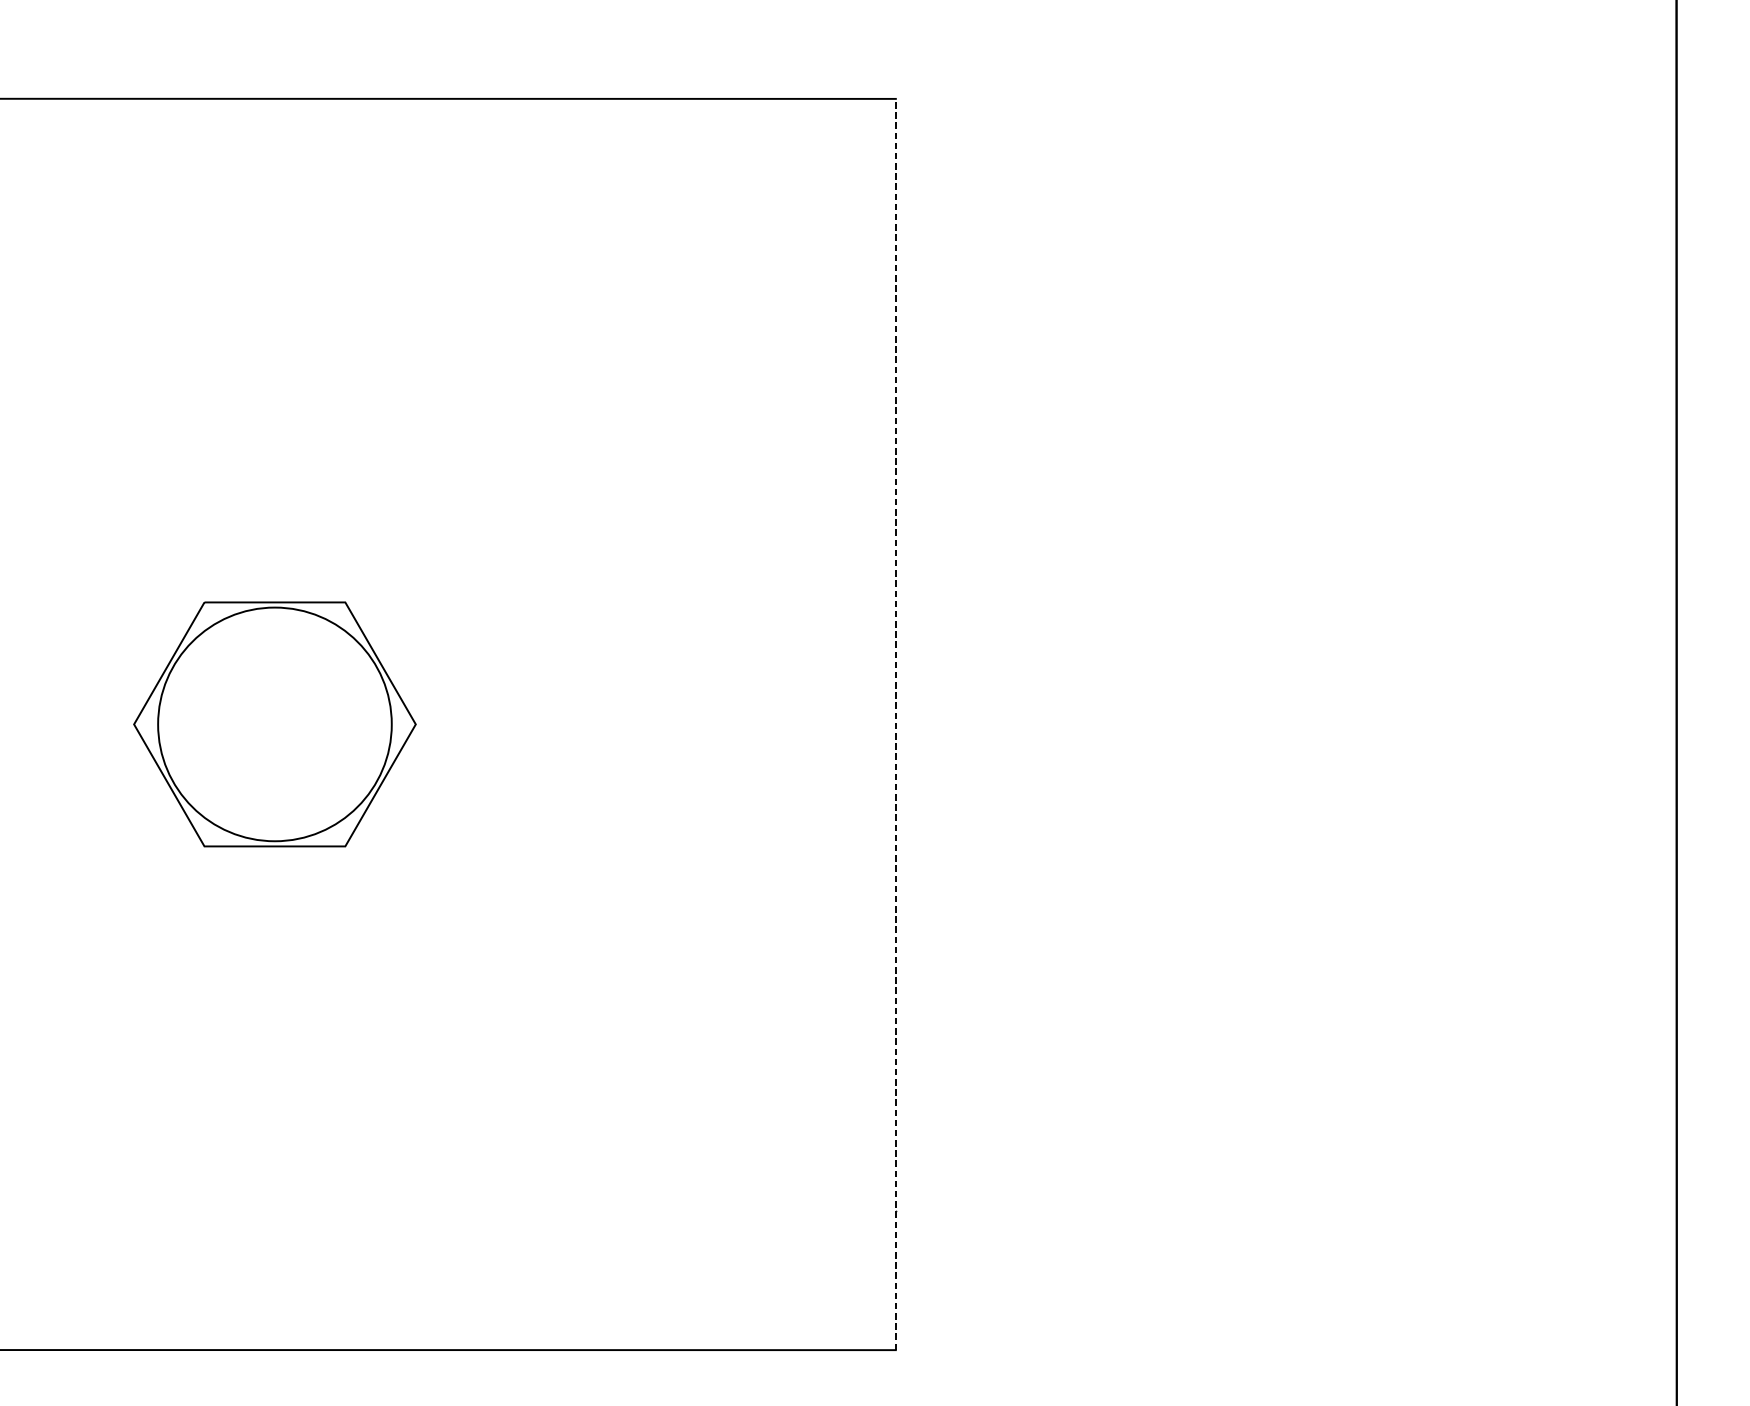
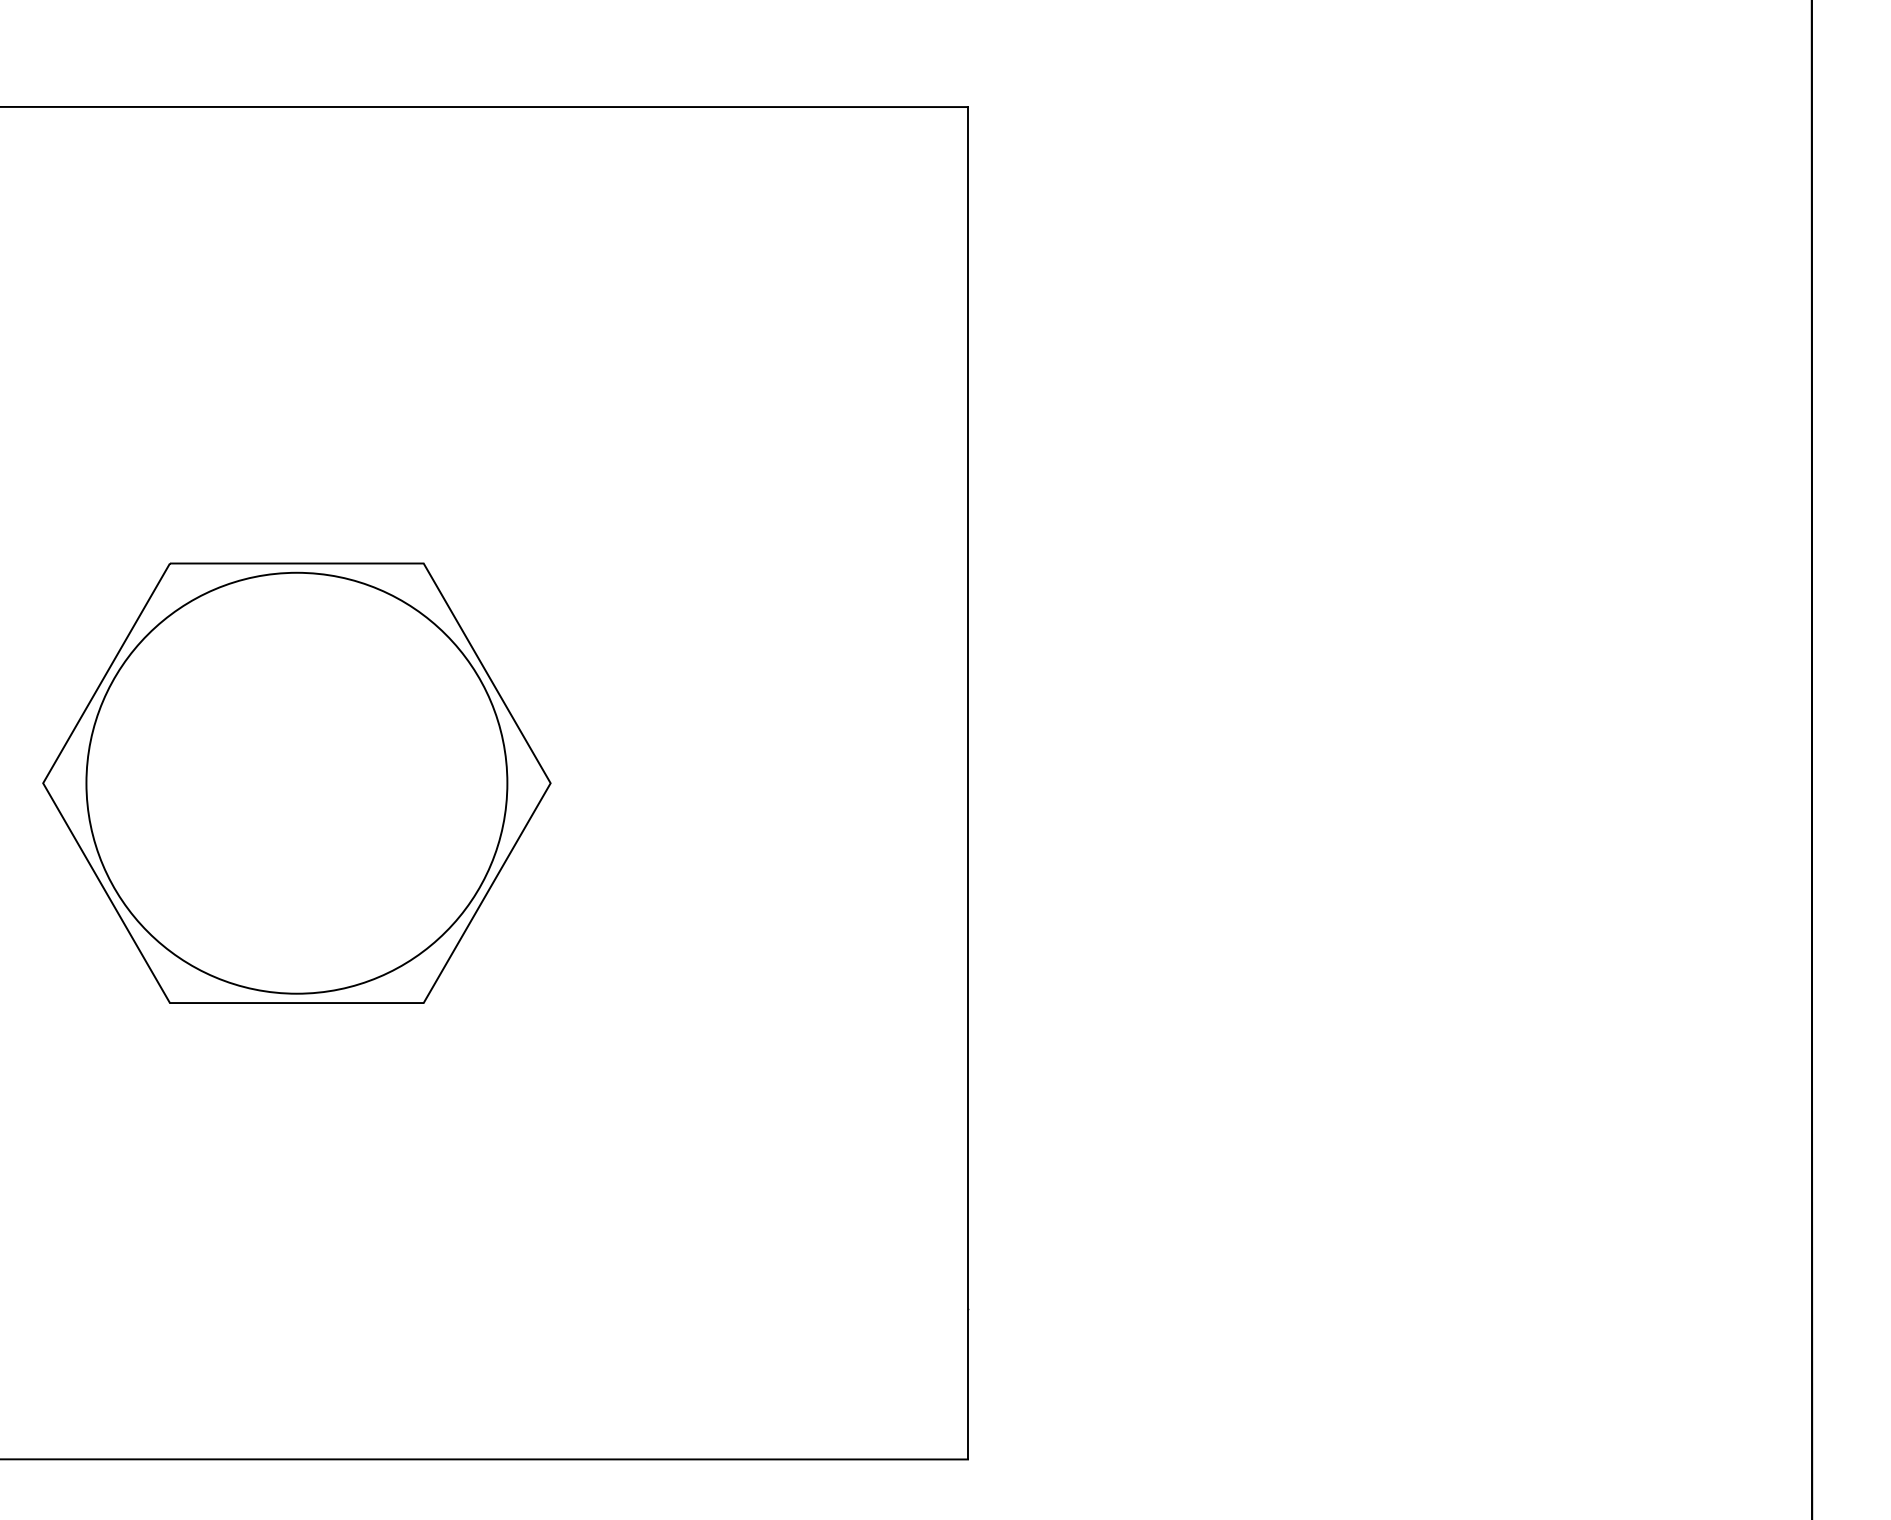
part: (274, 723) -> (296, 782), size x1.67
line: (896, 723) -> (968, 782), dashed -> solid

